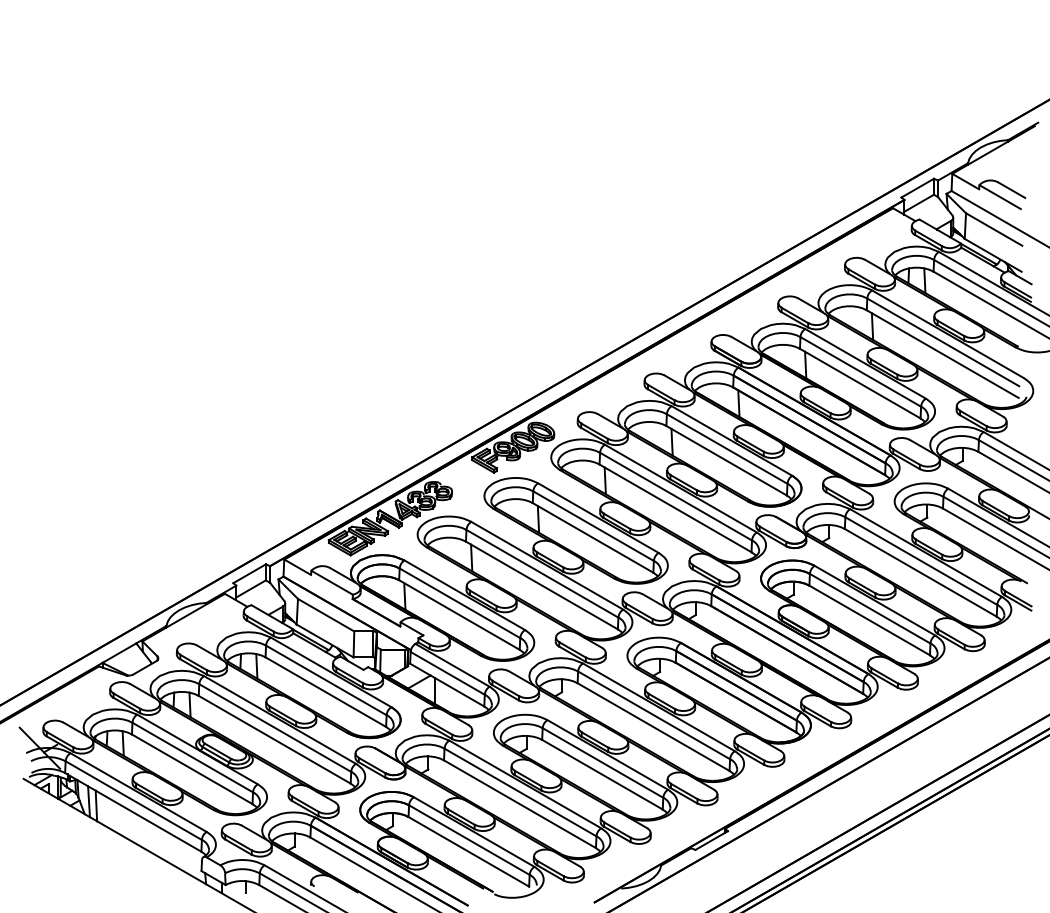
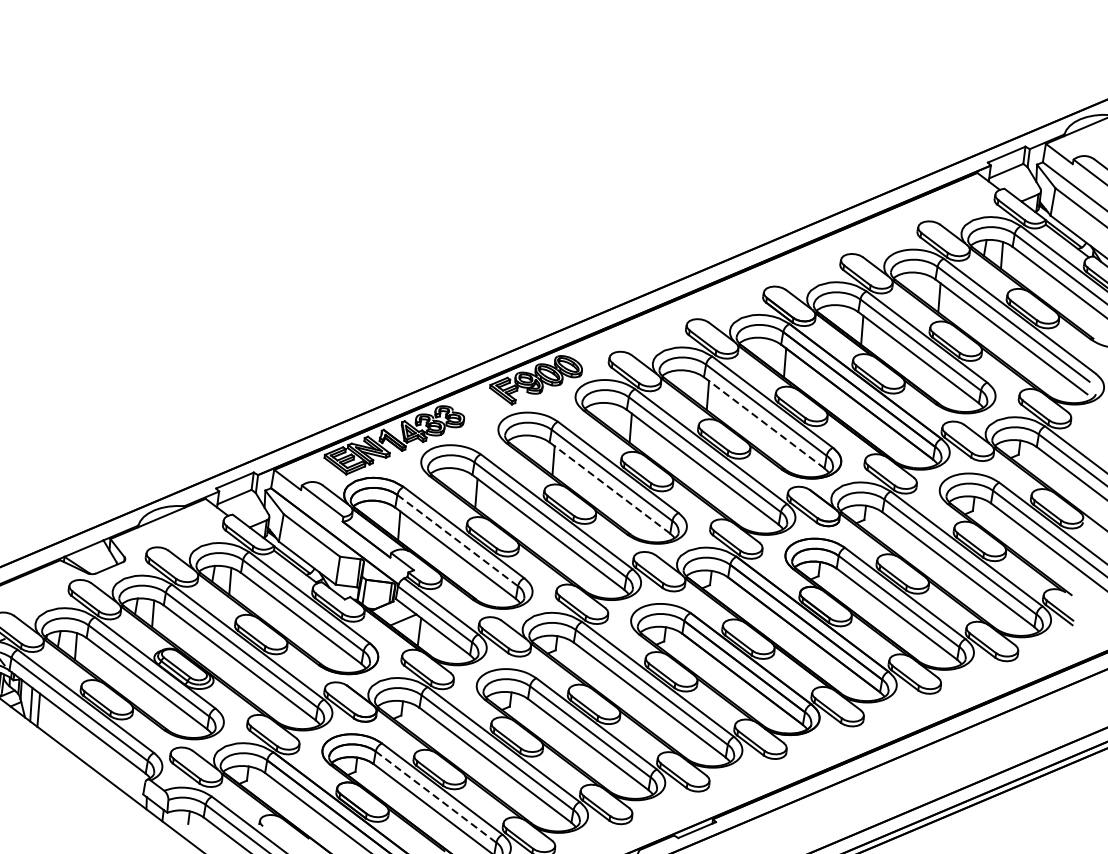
line: (726, 460) -> (764, 422), solid -> dashed
line: (593, 537) -> (610, 487), solid -> dashed
line: (459, 603) -> (457, 540), solid -> dashed
line: (469, 840) -> (436, 797), solid -> dashed

